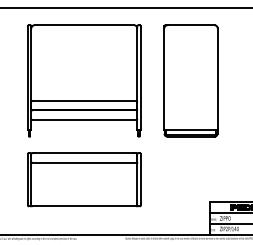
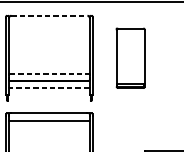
line: (84, 25) -> (49, 15), solid -> dashed
part: (190, 80) -> (130, 57), size x0.7
line: (84, 100) -> (49, 73), solid -> dashed
line: (84, 120) -> (49, 88), solid -> dashed

